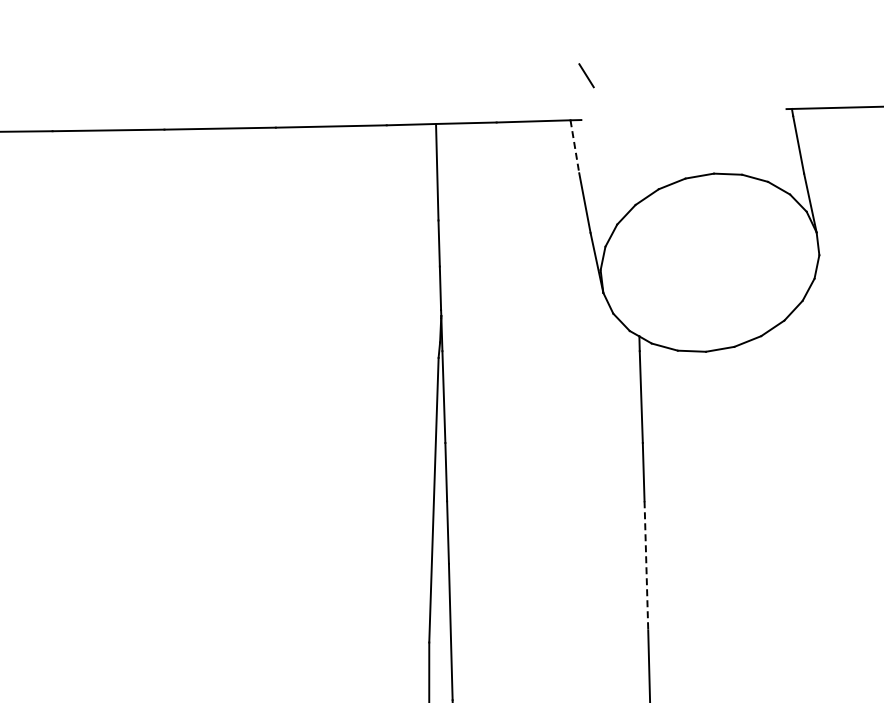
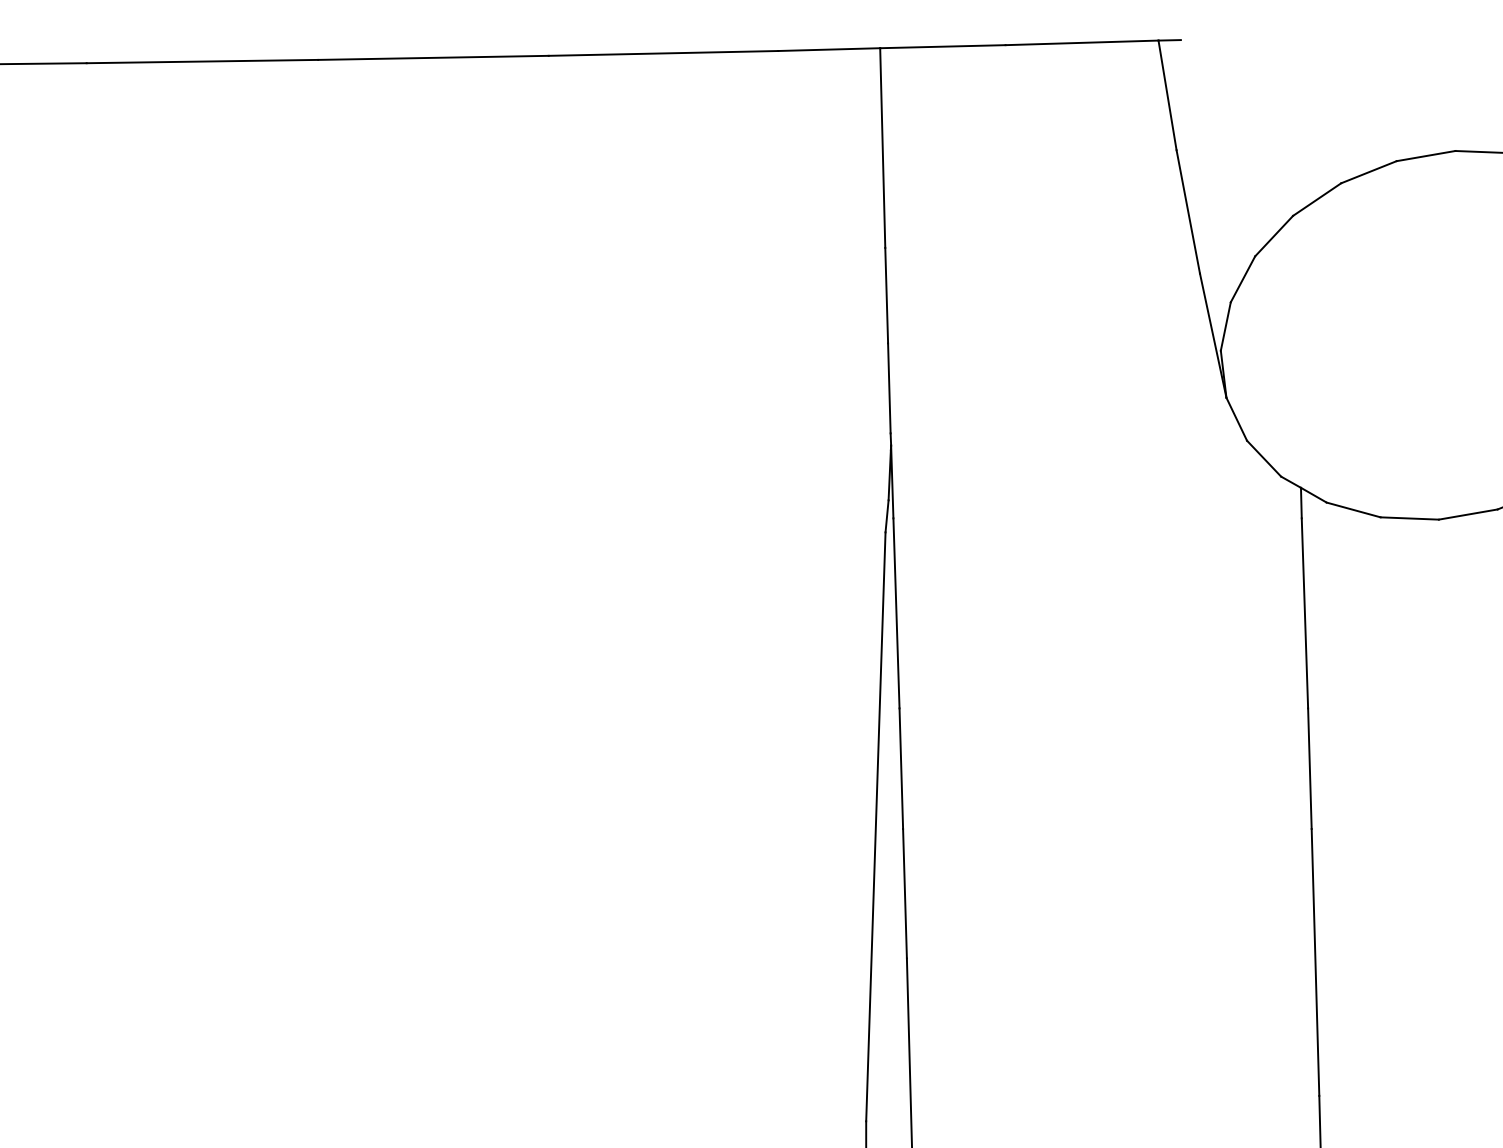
line: (574, 146) -> (1166, 94), dashed -> solid
line: (646, 565) -> (1315, 961), dashed -> solid

